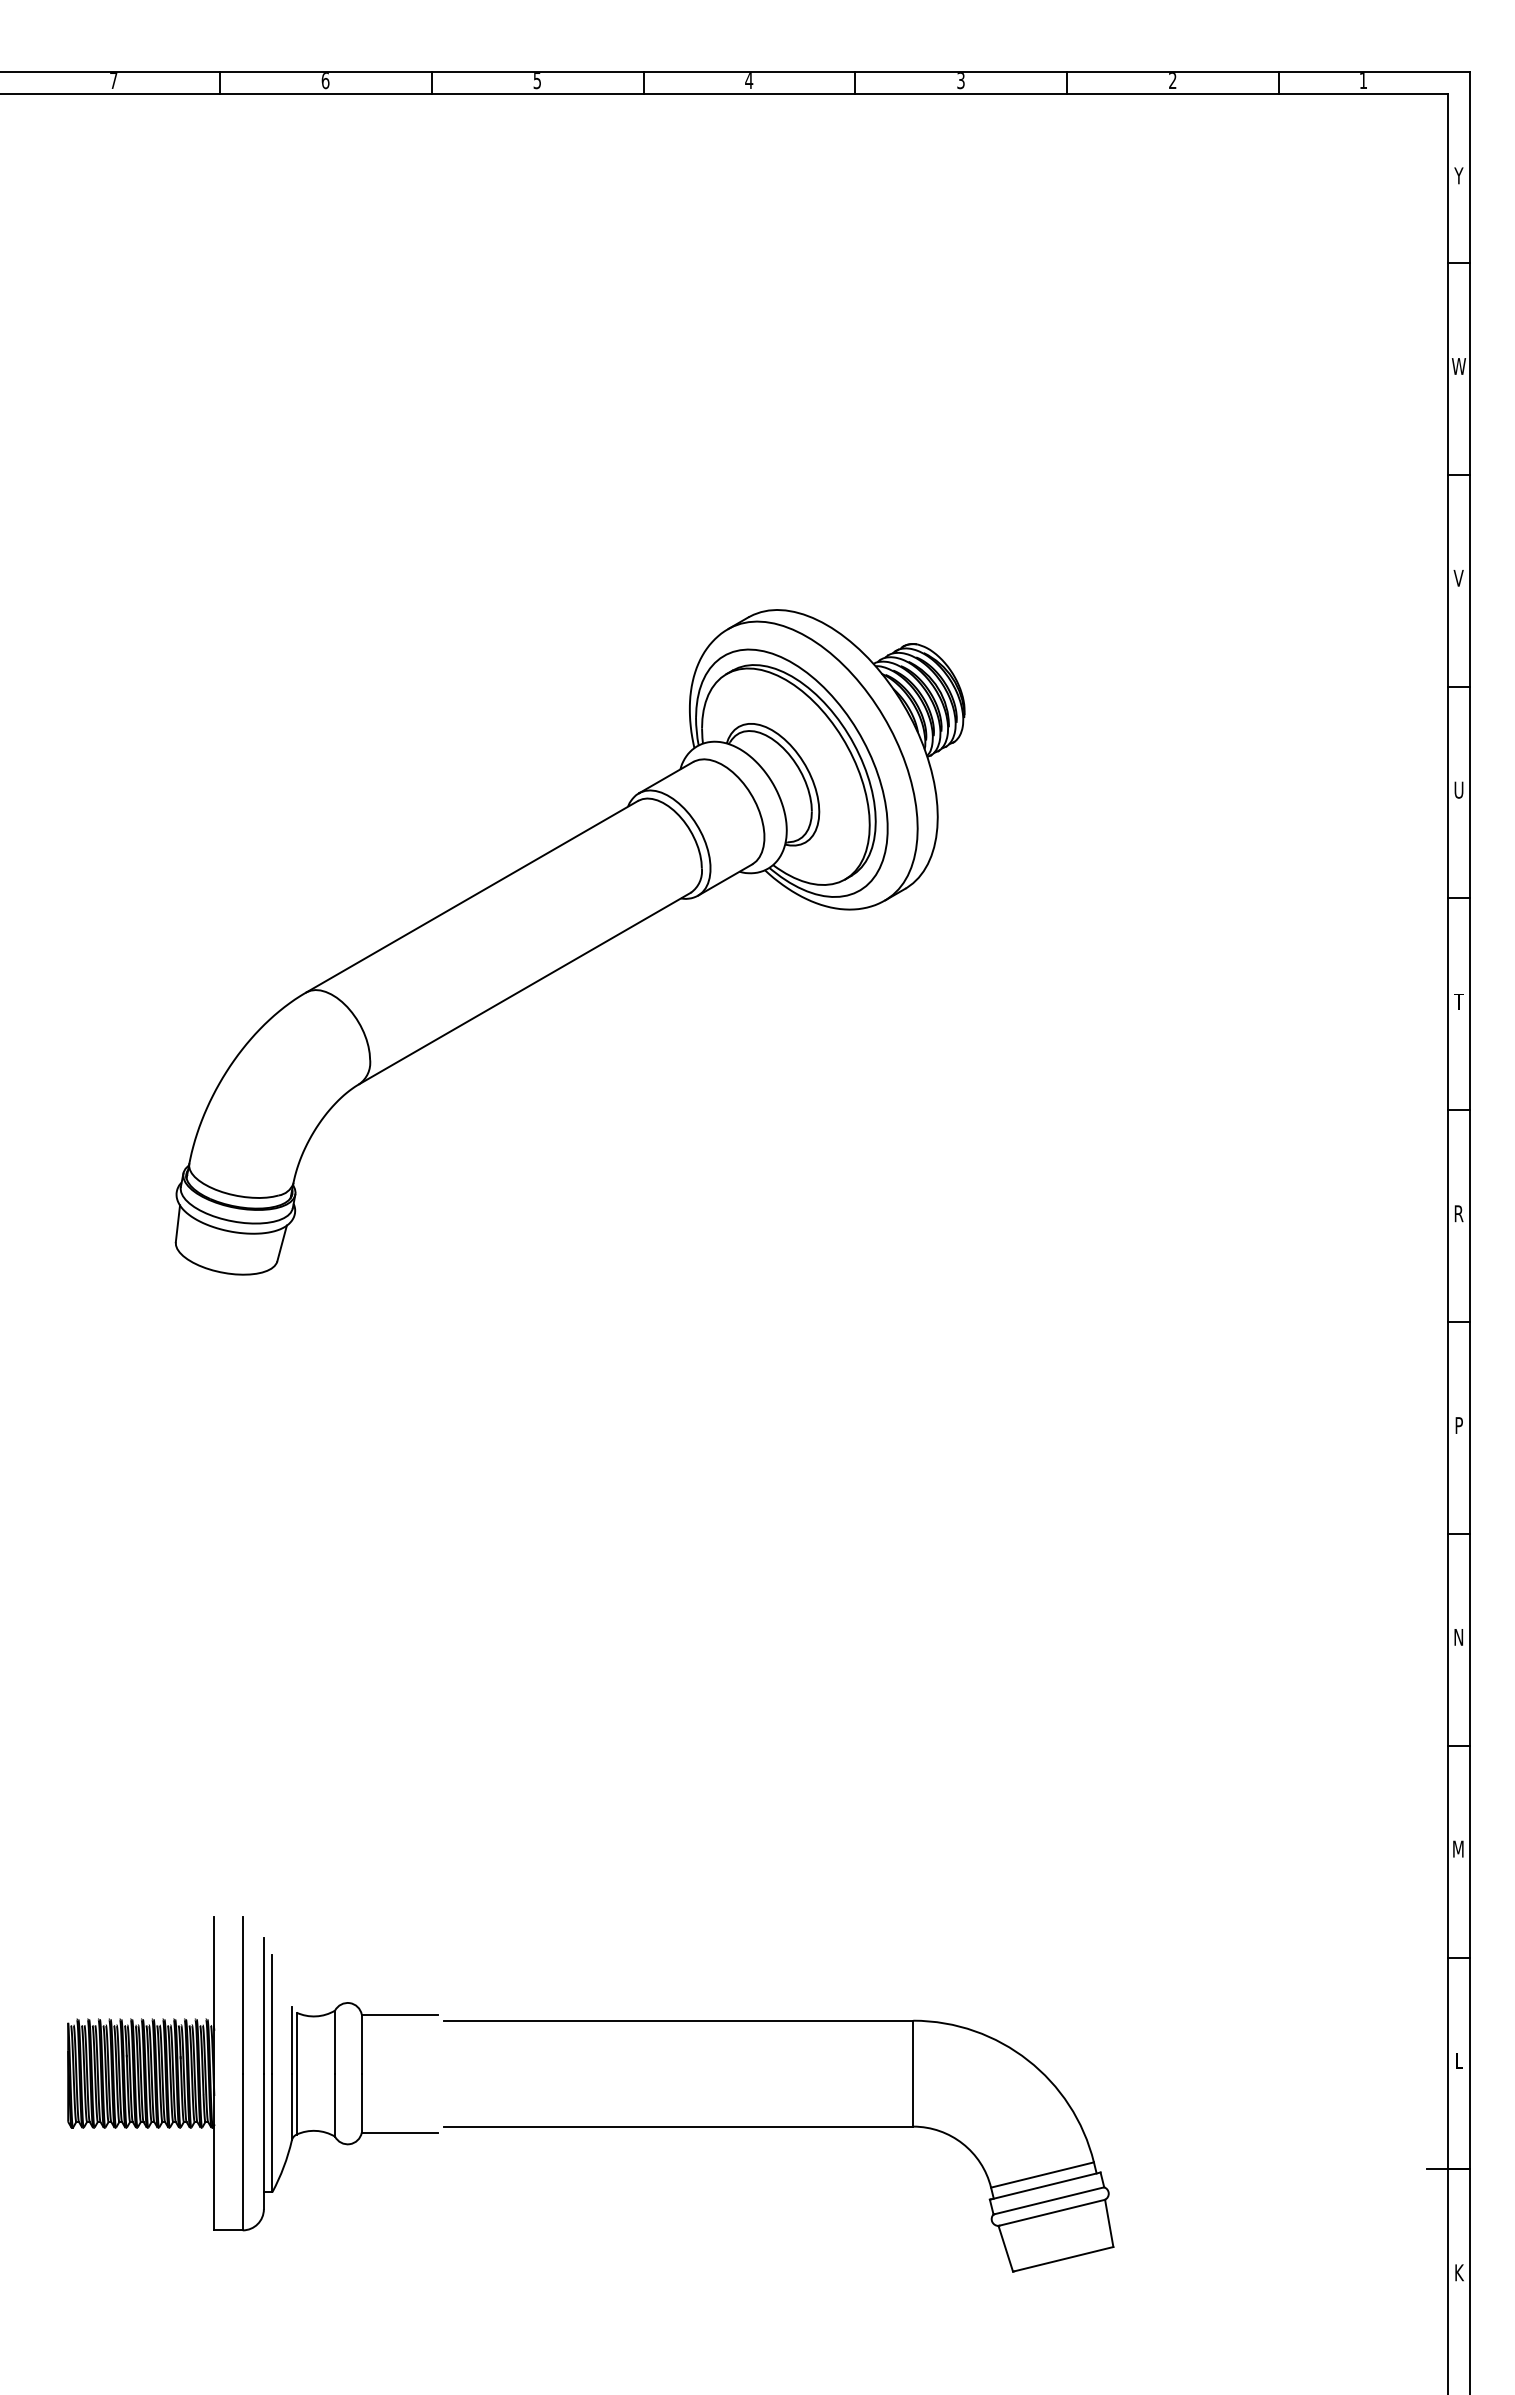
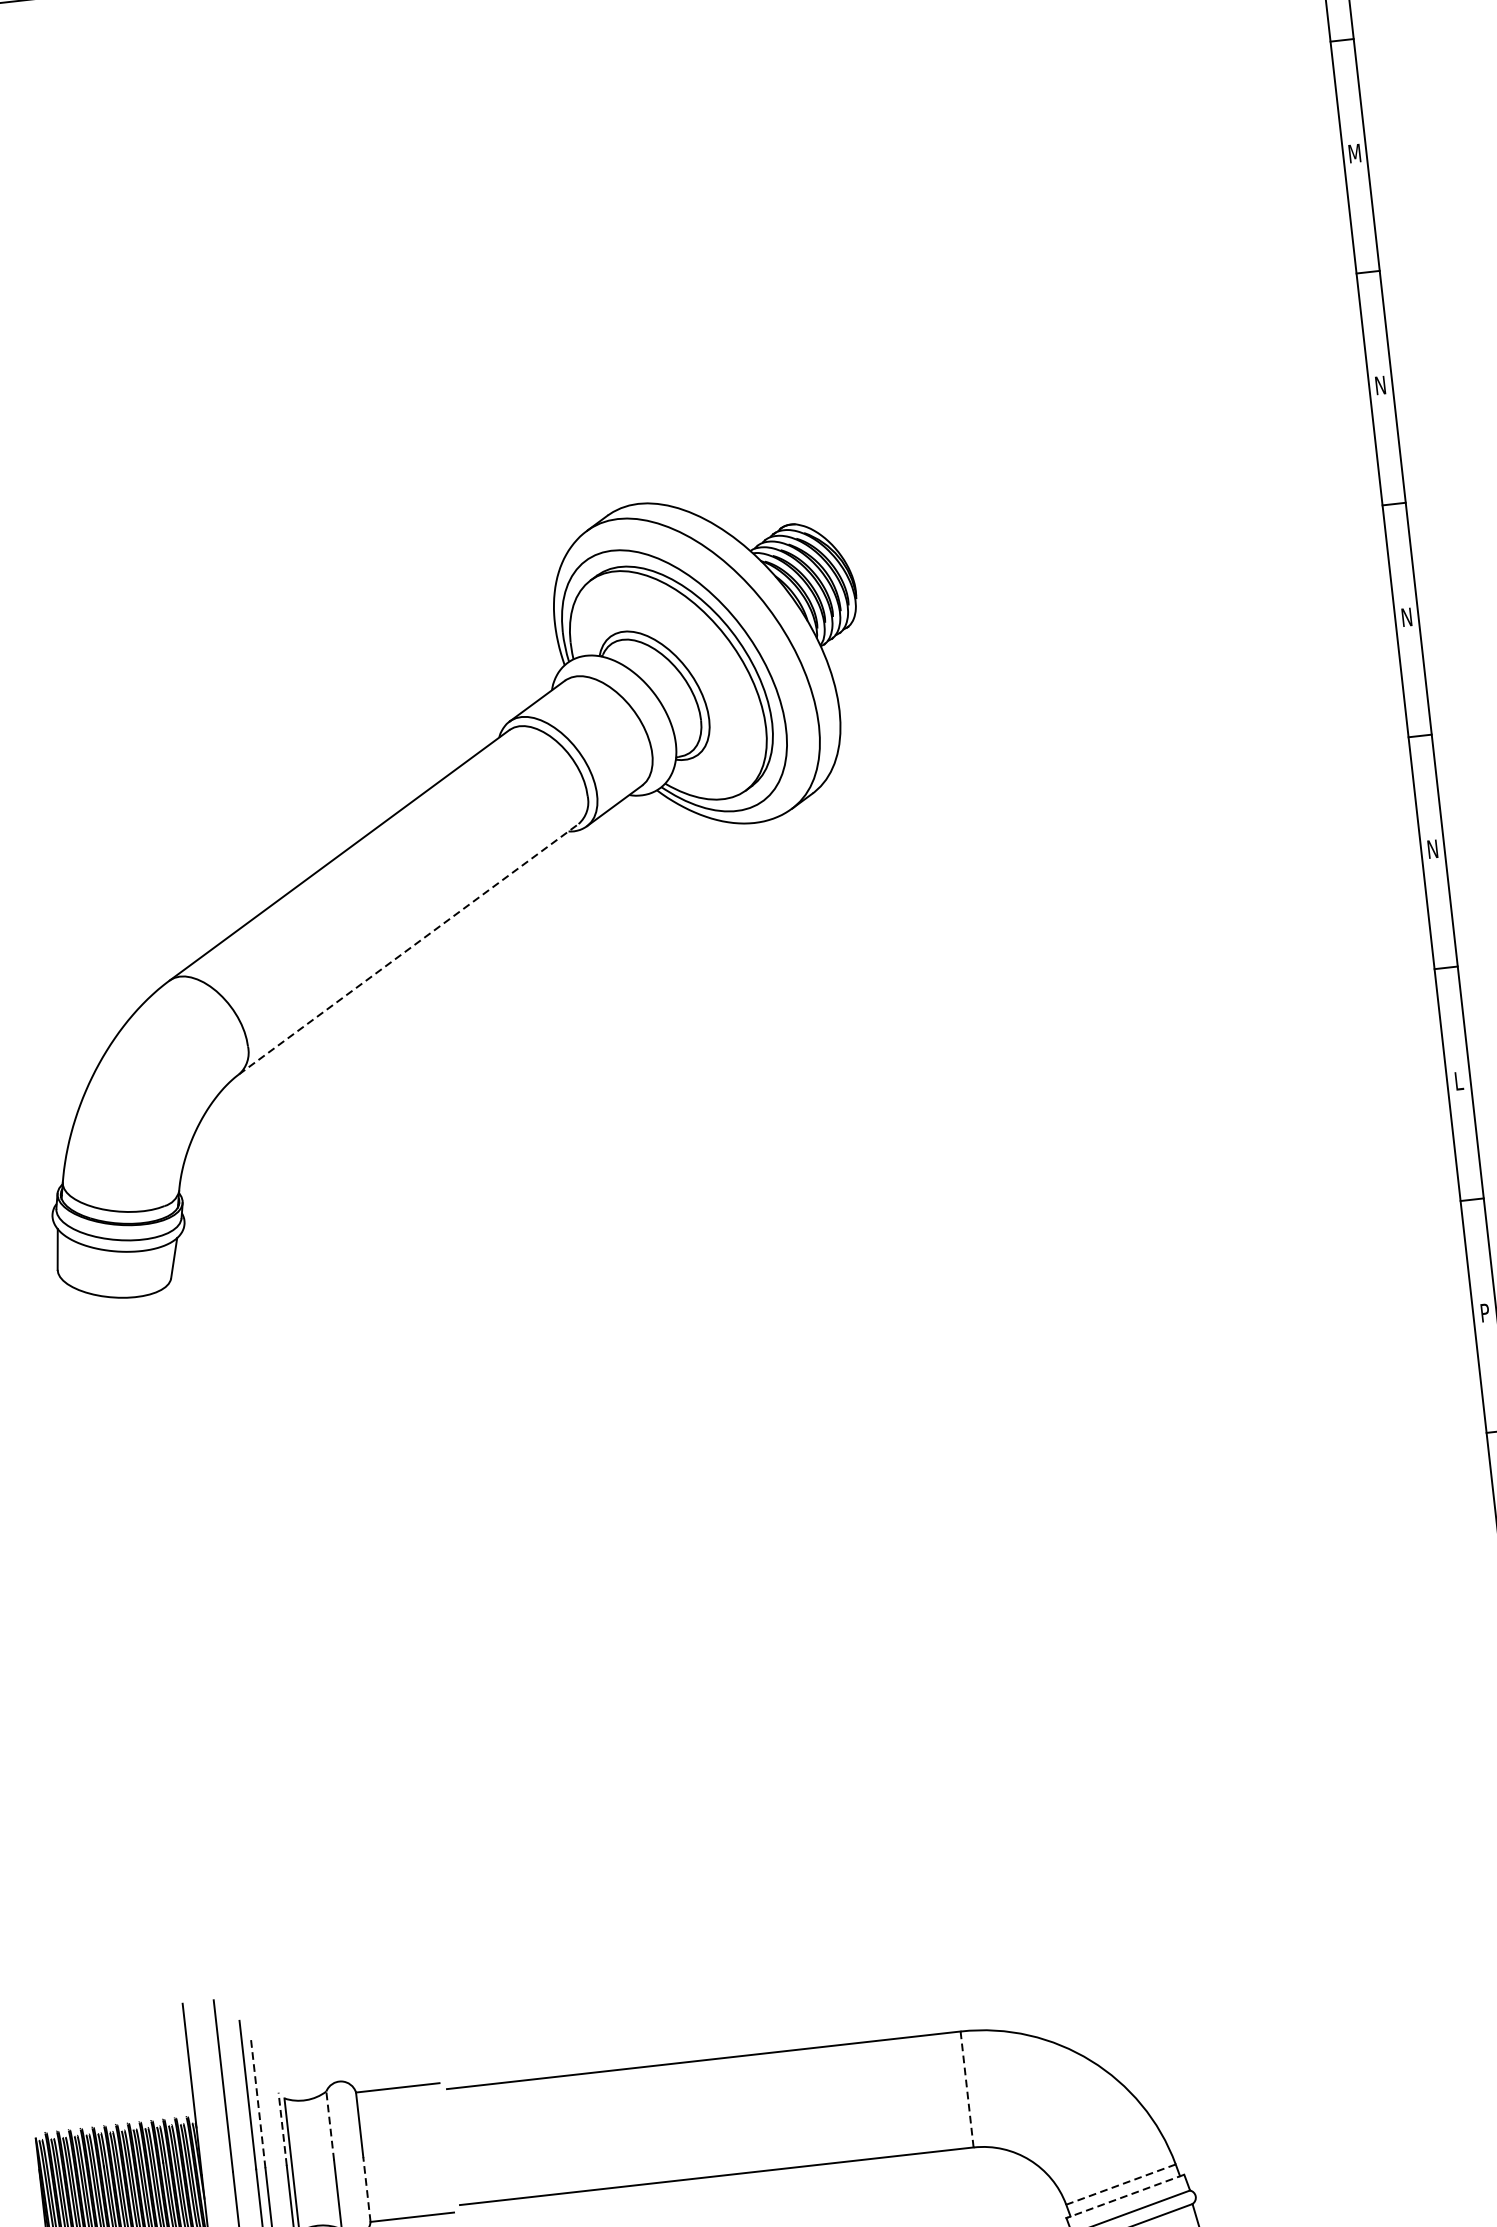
text: (1458, 366) -> (1354, 153), W -> M
text: (1458, 578) -> (1380, 385), V -> N
text: (1458, 789) -> (1406, 616), U -> N
line: (525, 988) -> (409, 949), solid -> dashed
text: (1458, 1001) -> (1432, 848), T -> N
text: (1458, 1213) -> (1458, 1080), R -> L
line: (272, 2013) -> (258, 2102), solid -> dashed
line: (291, 2039) -> (282, 2128), solid -> dashed
line: (335, 2042) -> (330, 2126), solid -> dashed
line: (913, 2073) -> (967, 2089), solid -> dashed
line: (361, 2103) -> (366, 2189), solid -> dashed
line: (1042, 2175) -> (1121, 2185), solid -> dashed
line: (1045, 2186) -> (1125, 2196), solid -> dashed

